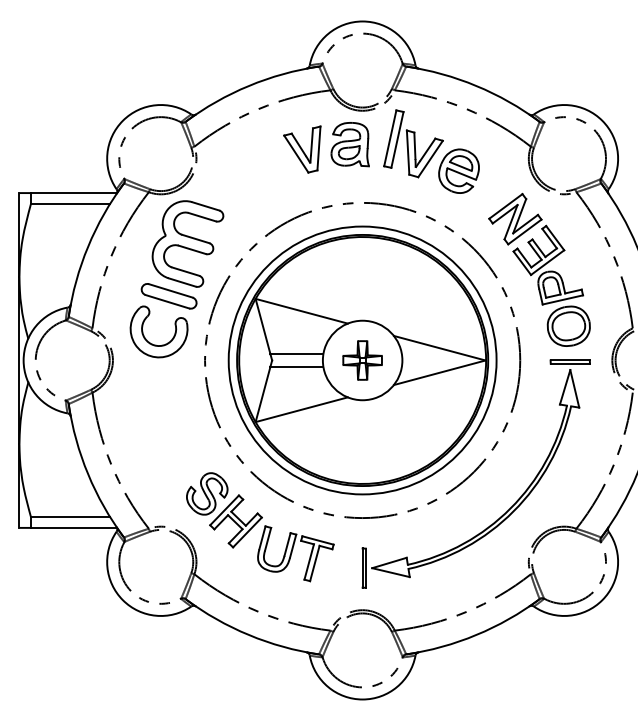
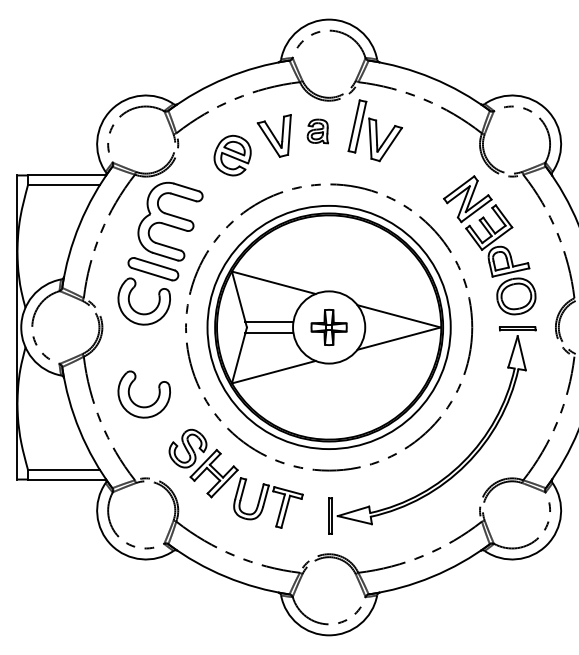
part: (349, 144) -> (317, 131), size x0.6
part: (458, 171) -> (232, 155), moved
part: (154, 446) -> (140, 405), added

